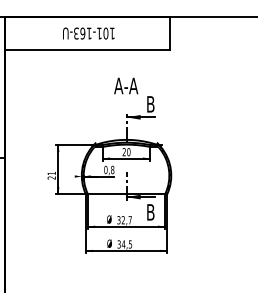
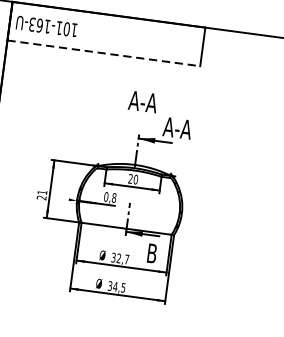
text: (88, 33) -> (46, 26), moved
line: (88, 49) -> (104, 53), solid -> dashed
text: (158, 104) -> (178, 128), B -> A-A

